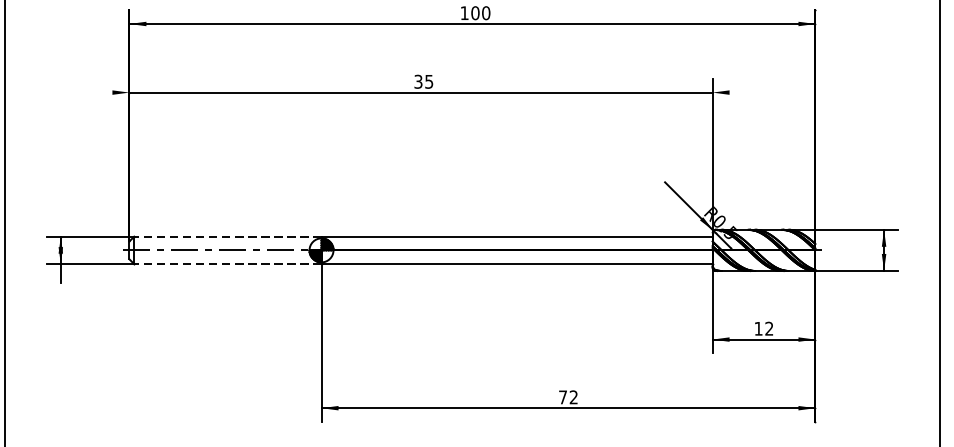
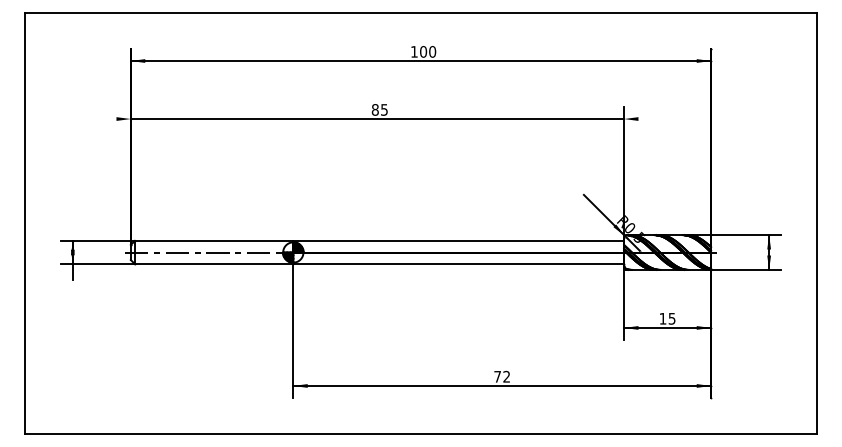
text: (417, 81) -> (374, 109), 35 -> 85
line: (227, 236) -> (213, 240), dashed -> solid
line: (227, 264) -> (213, 264), dashed -> solid
text: (768, 328) -> (671, 318), 12 -> 15

